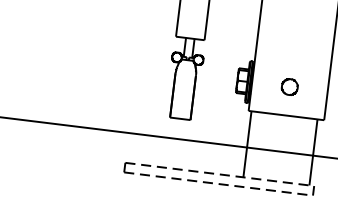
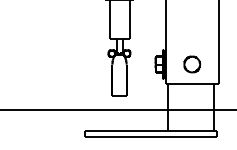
part: (288, 86) -> (191, 64), size x1.43
line: (220, 174) -> (151, 130), dashed -> solid
line: (218, 184) -> (151, 137), dashed -> solid

